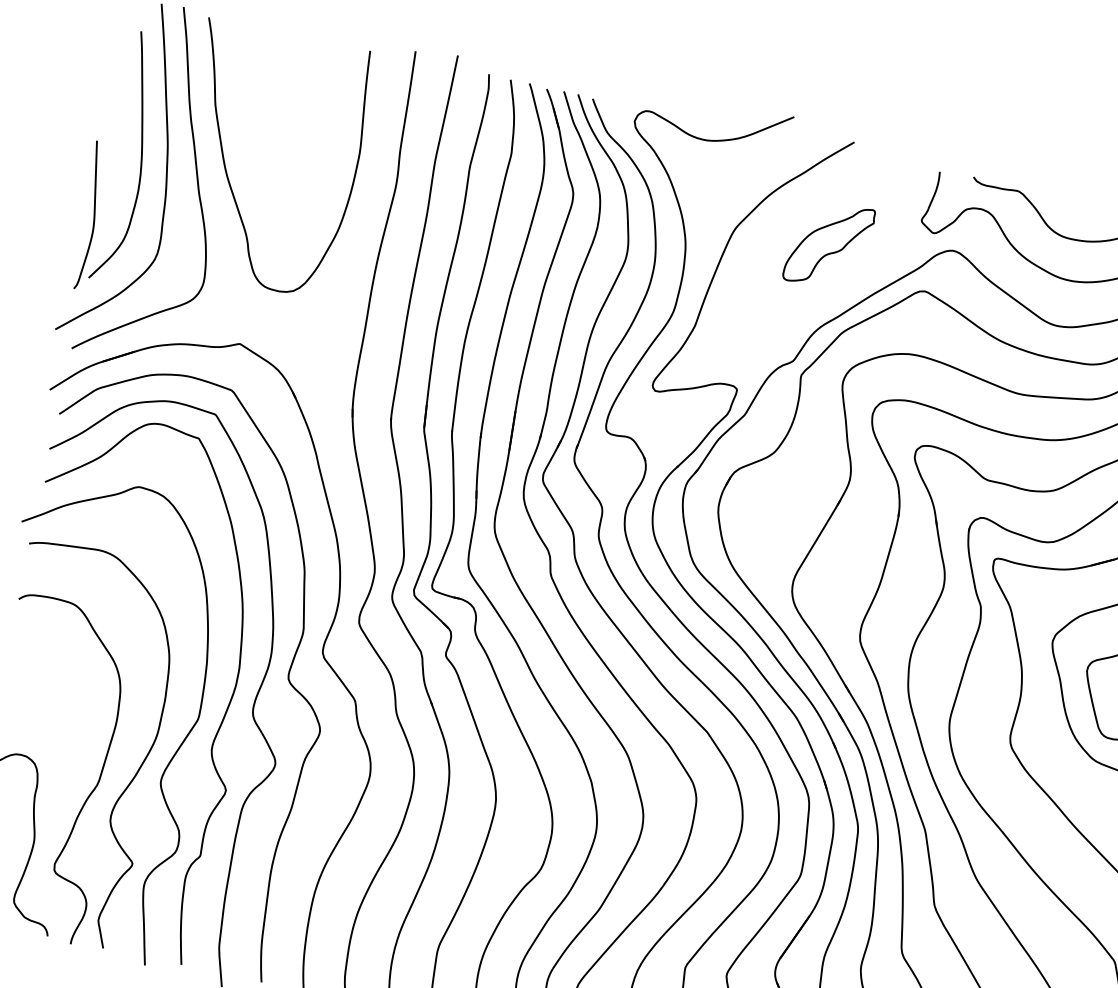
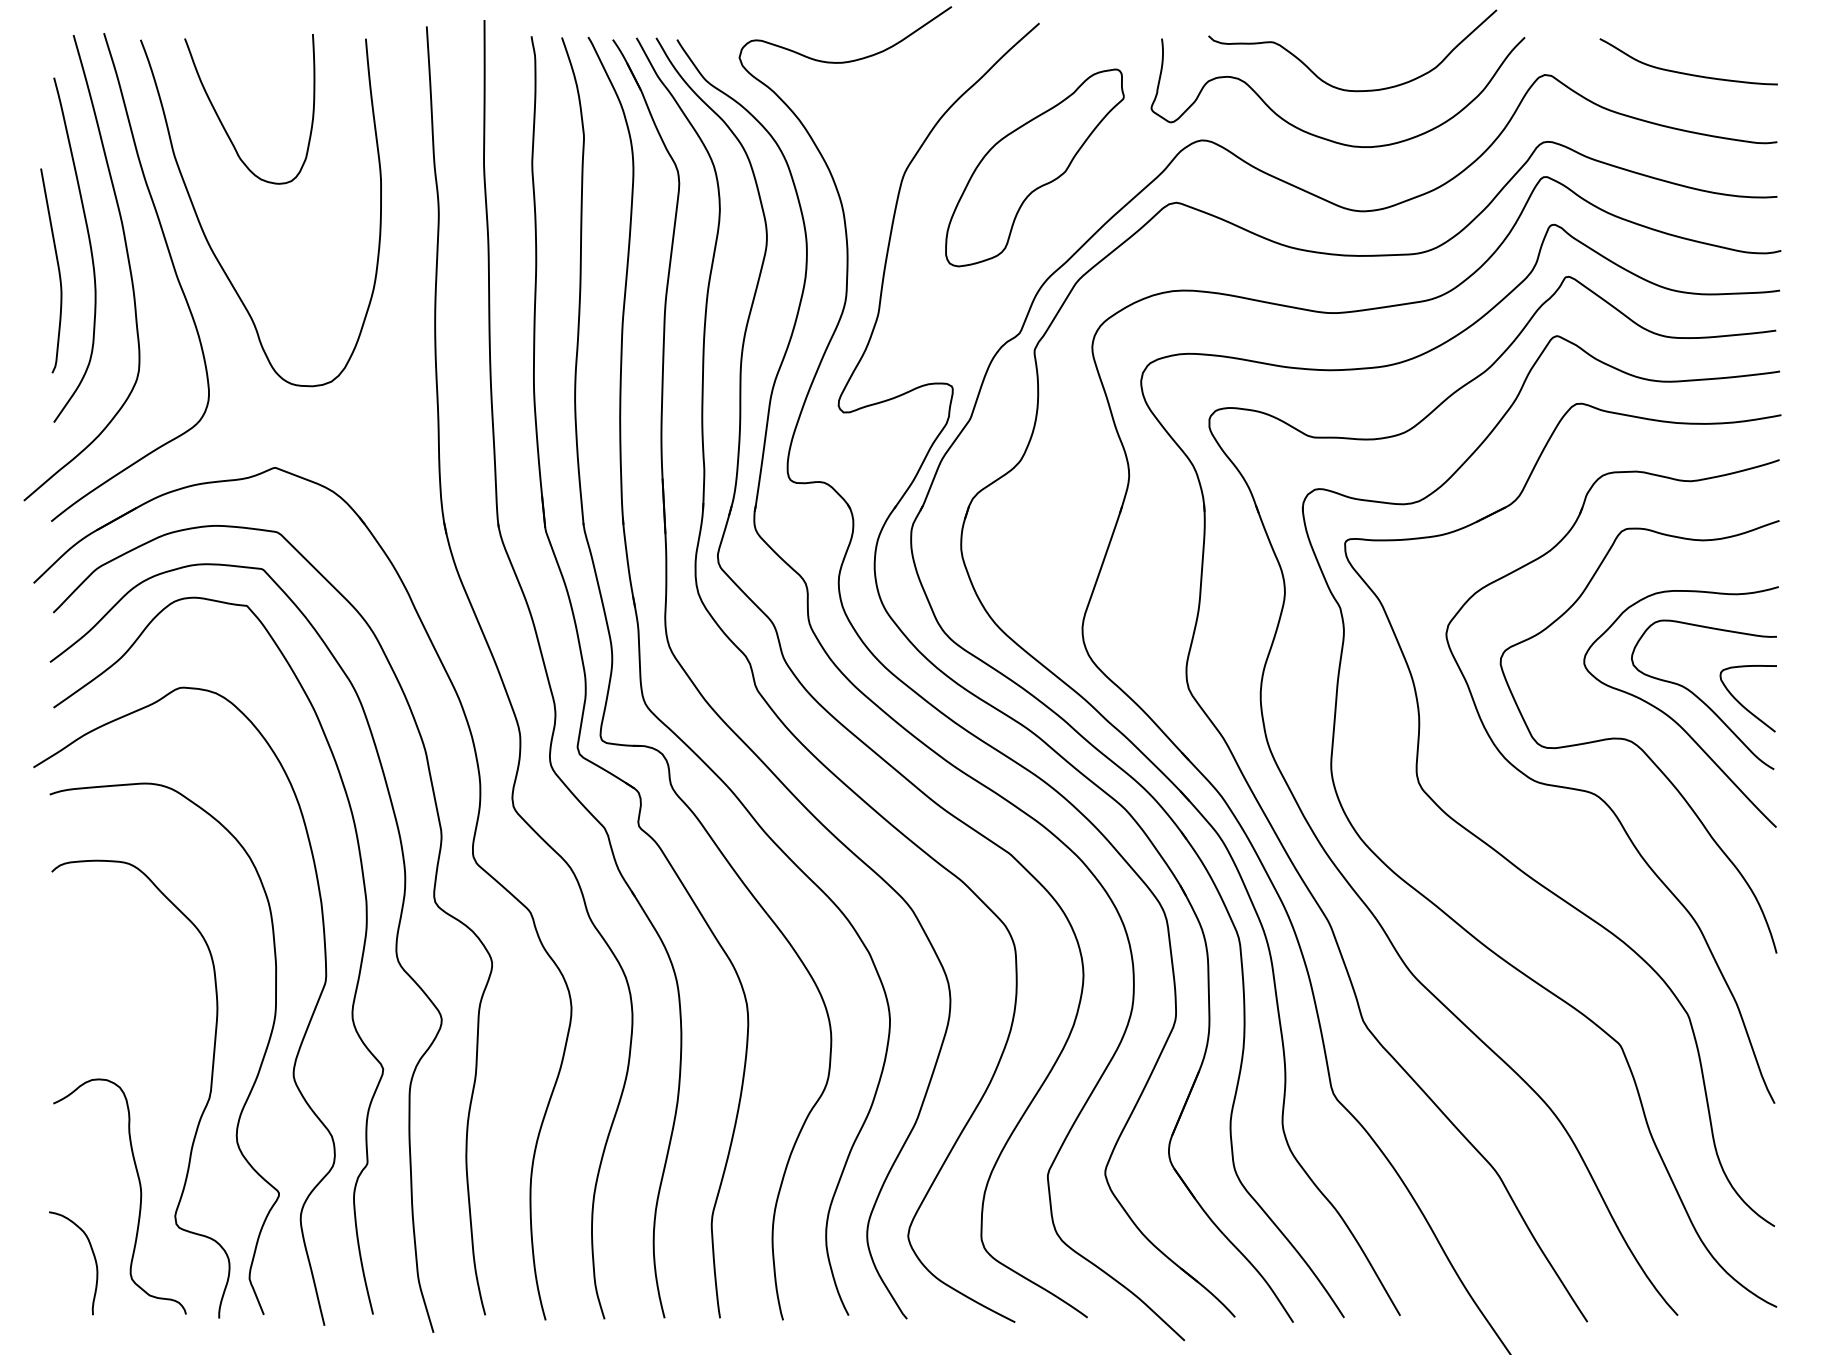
curve: (254, 88) -> (222, 122), added
curve: (93, 214) -> (57, 267), moved
part: (829, 244) -> (1034, 167), size x1.67

